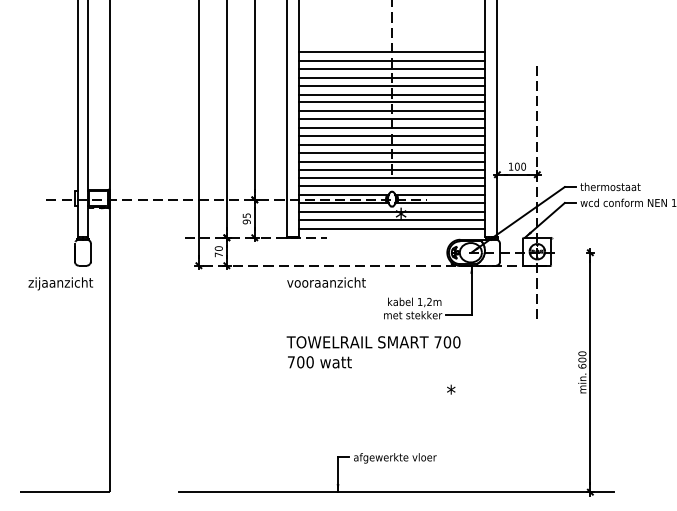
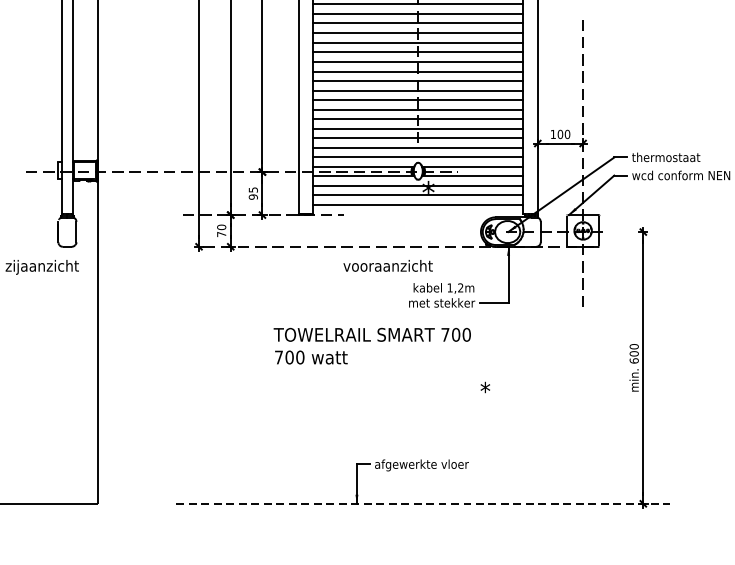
text: (326, 282) -> (388, 265), moved
text: (373, 352) -> (372, 346), moved
line: (396, 492) -> (423, 504), solid -> dashed

